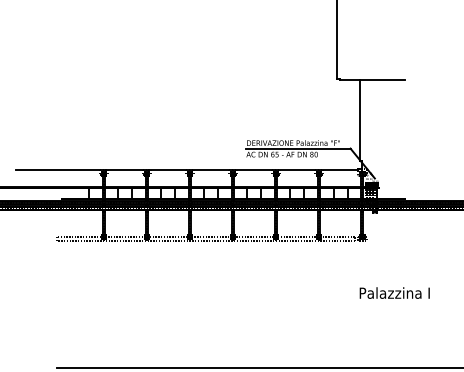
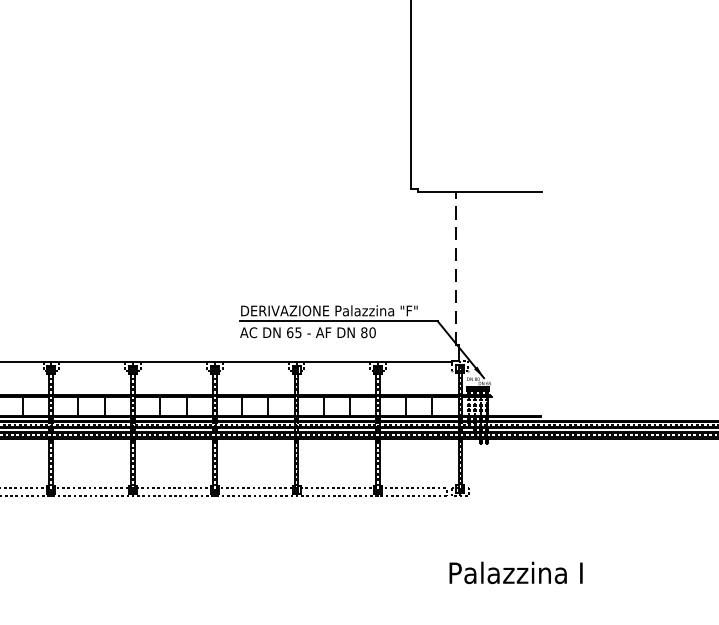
line: (360, 120) -> (456, 267), solid -> dashed
text: (394, 292) -> (515, 571), moved

